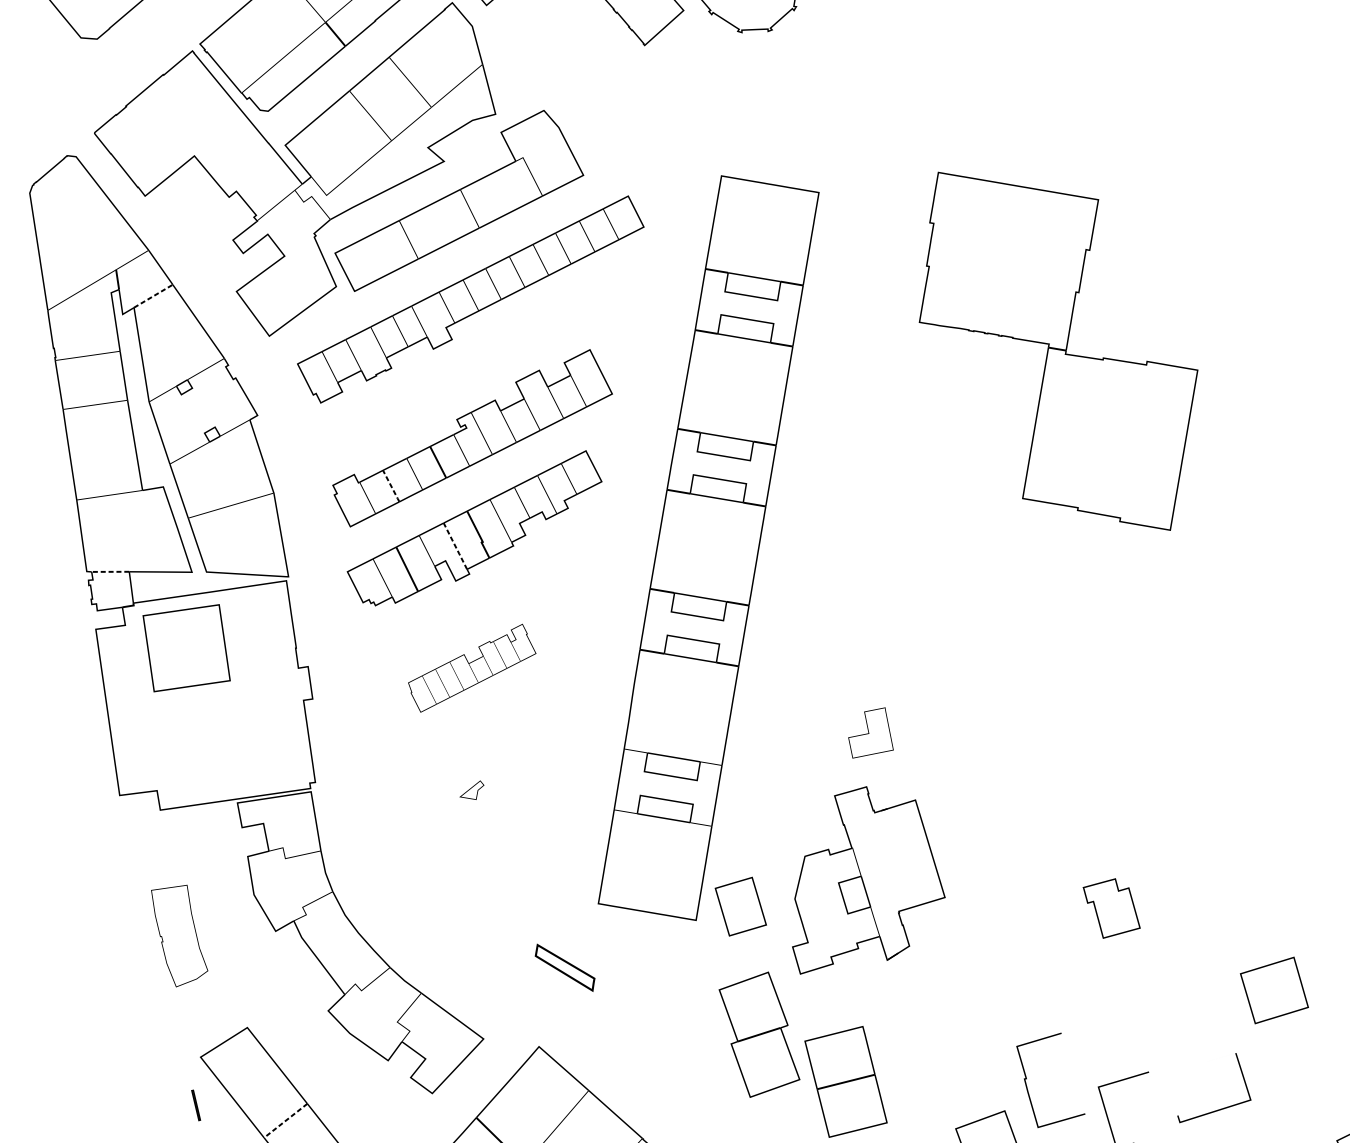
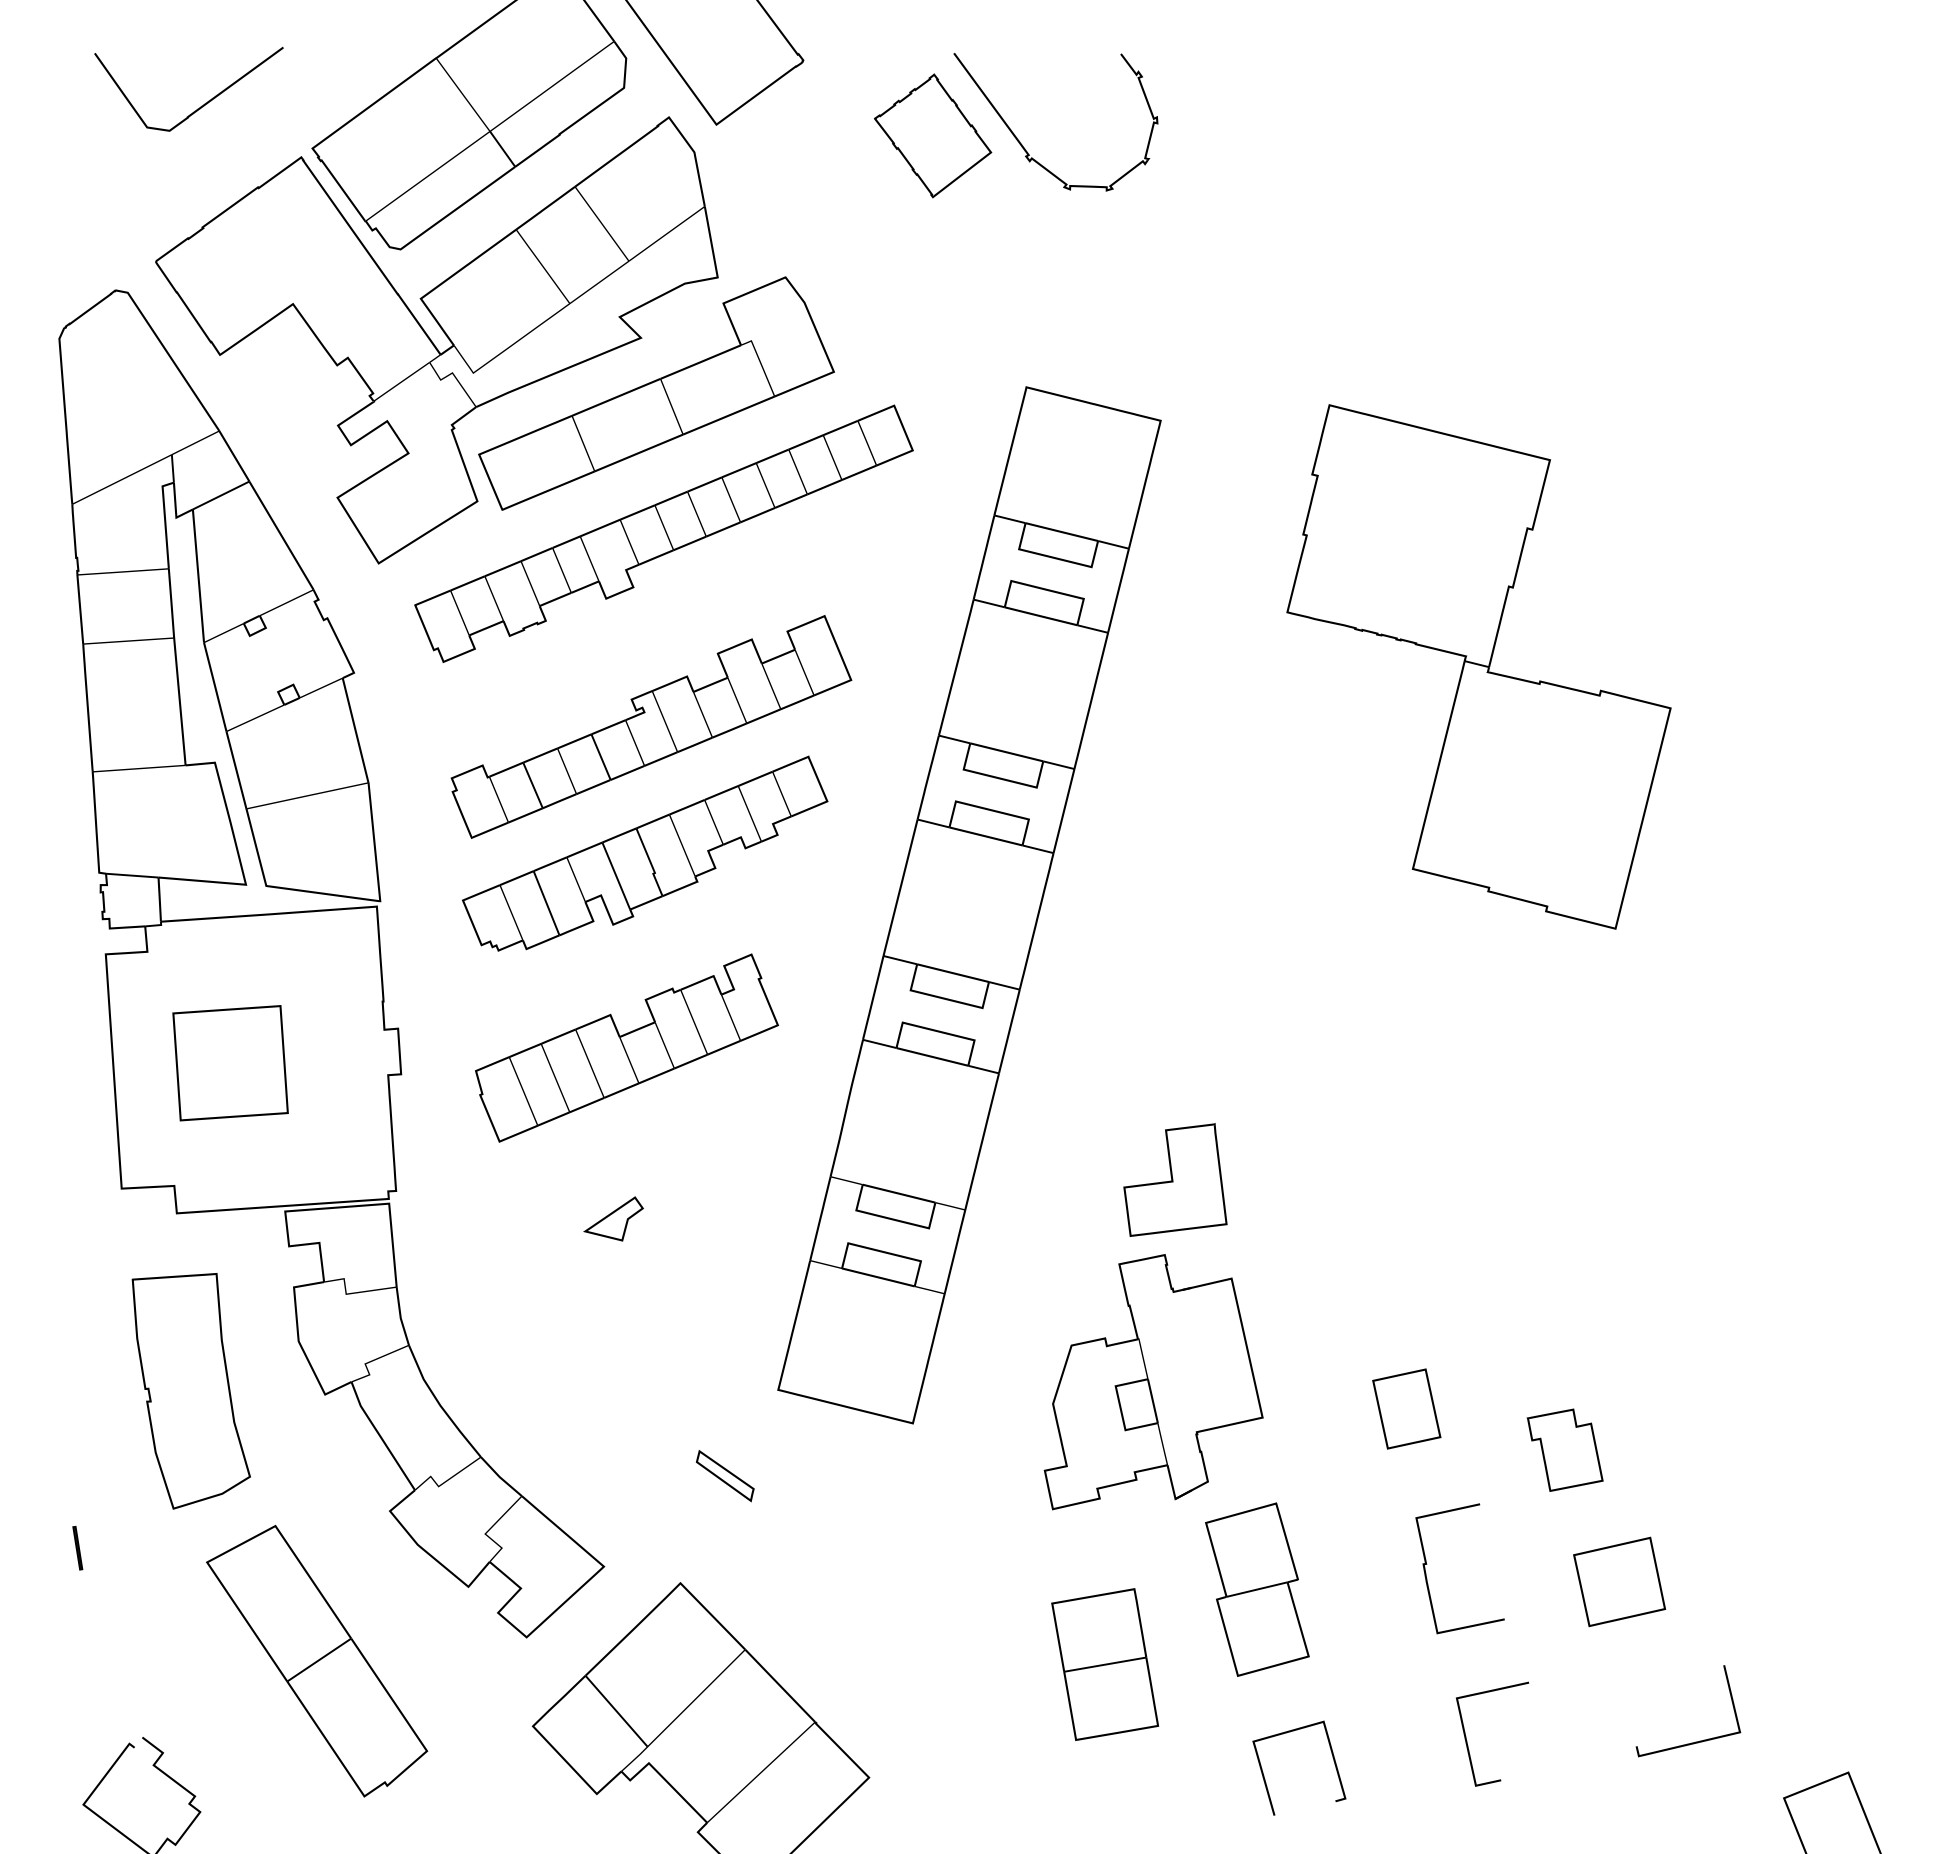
line: (153, 296) -> (221, 495), dashed -> solid
line: (391, 486) -> (533, 786), dashed -> solid
line: (455, 546) -> (616, 876), dashed -> solid
line: (109, 571) -> (131, 875), dashed -> solid
part: (186, 648) -> (230, 1063), moved
part: (471, 667) -> (626, 1047), size x1.67
part: (870, 732) -> (1175, 1179), size x1.67
part: (471, 790) -> (613, 1218), size x1.67
part: (740, 906) -> (1406, 1408), moved
part: (1111, 907) -> (1564, 1449), moved
part: (179, 936) -> (190, 1391), size x1.67
part: (565, 968) -> (725, 1476), size x0.71
part: (1274, 990) -> (1619, 1581), moved
part: (759, 1034) -> (1257, 1589), moved
part: (1027, 1078) -> (1427, 1564), moved
part: (195, 1105) -> (77, 1548), moved
part: (1219, 1108) -> (1695, 1741), moved
line: (285, 1121) -> (319, 1660), dashed -> solid

